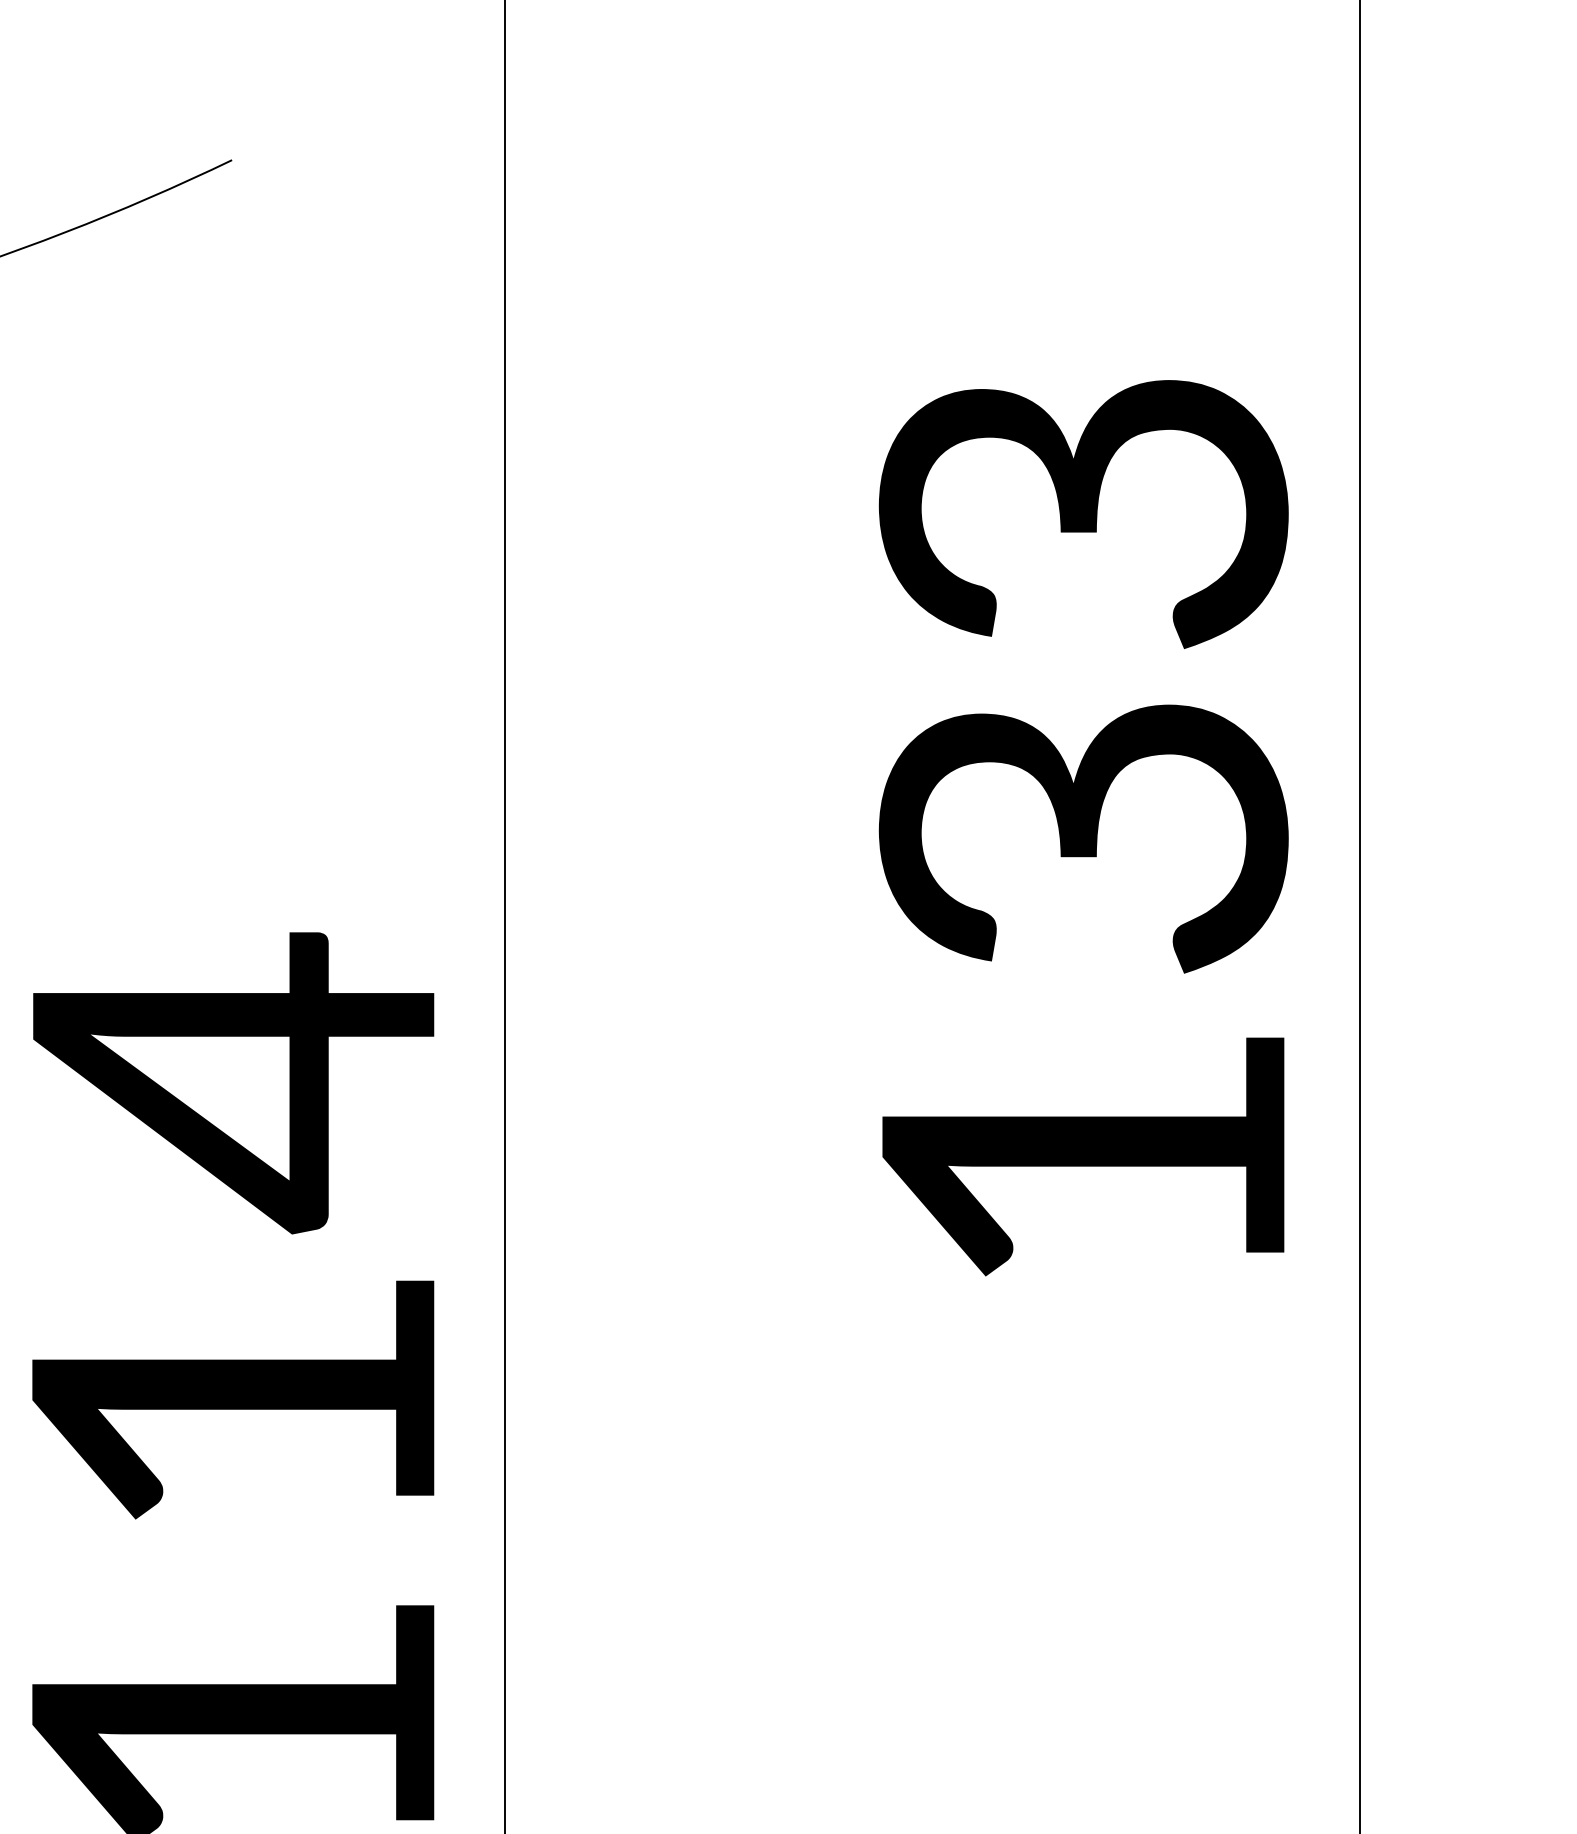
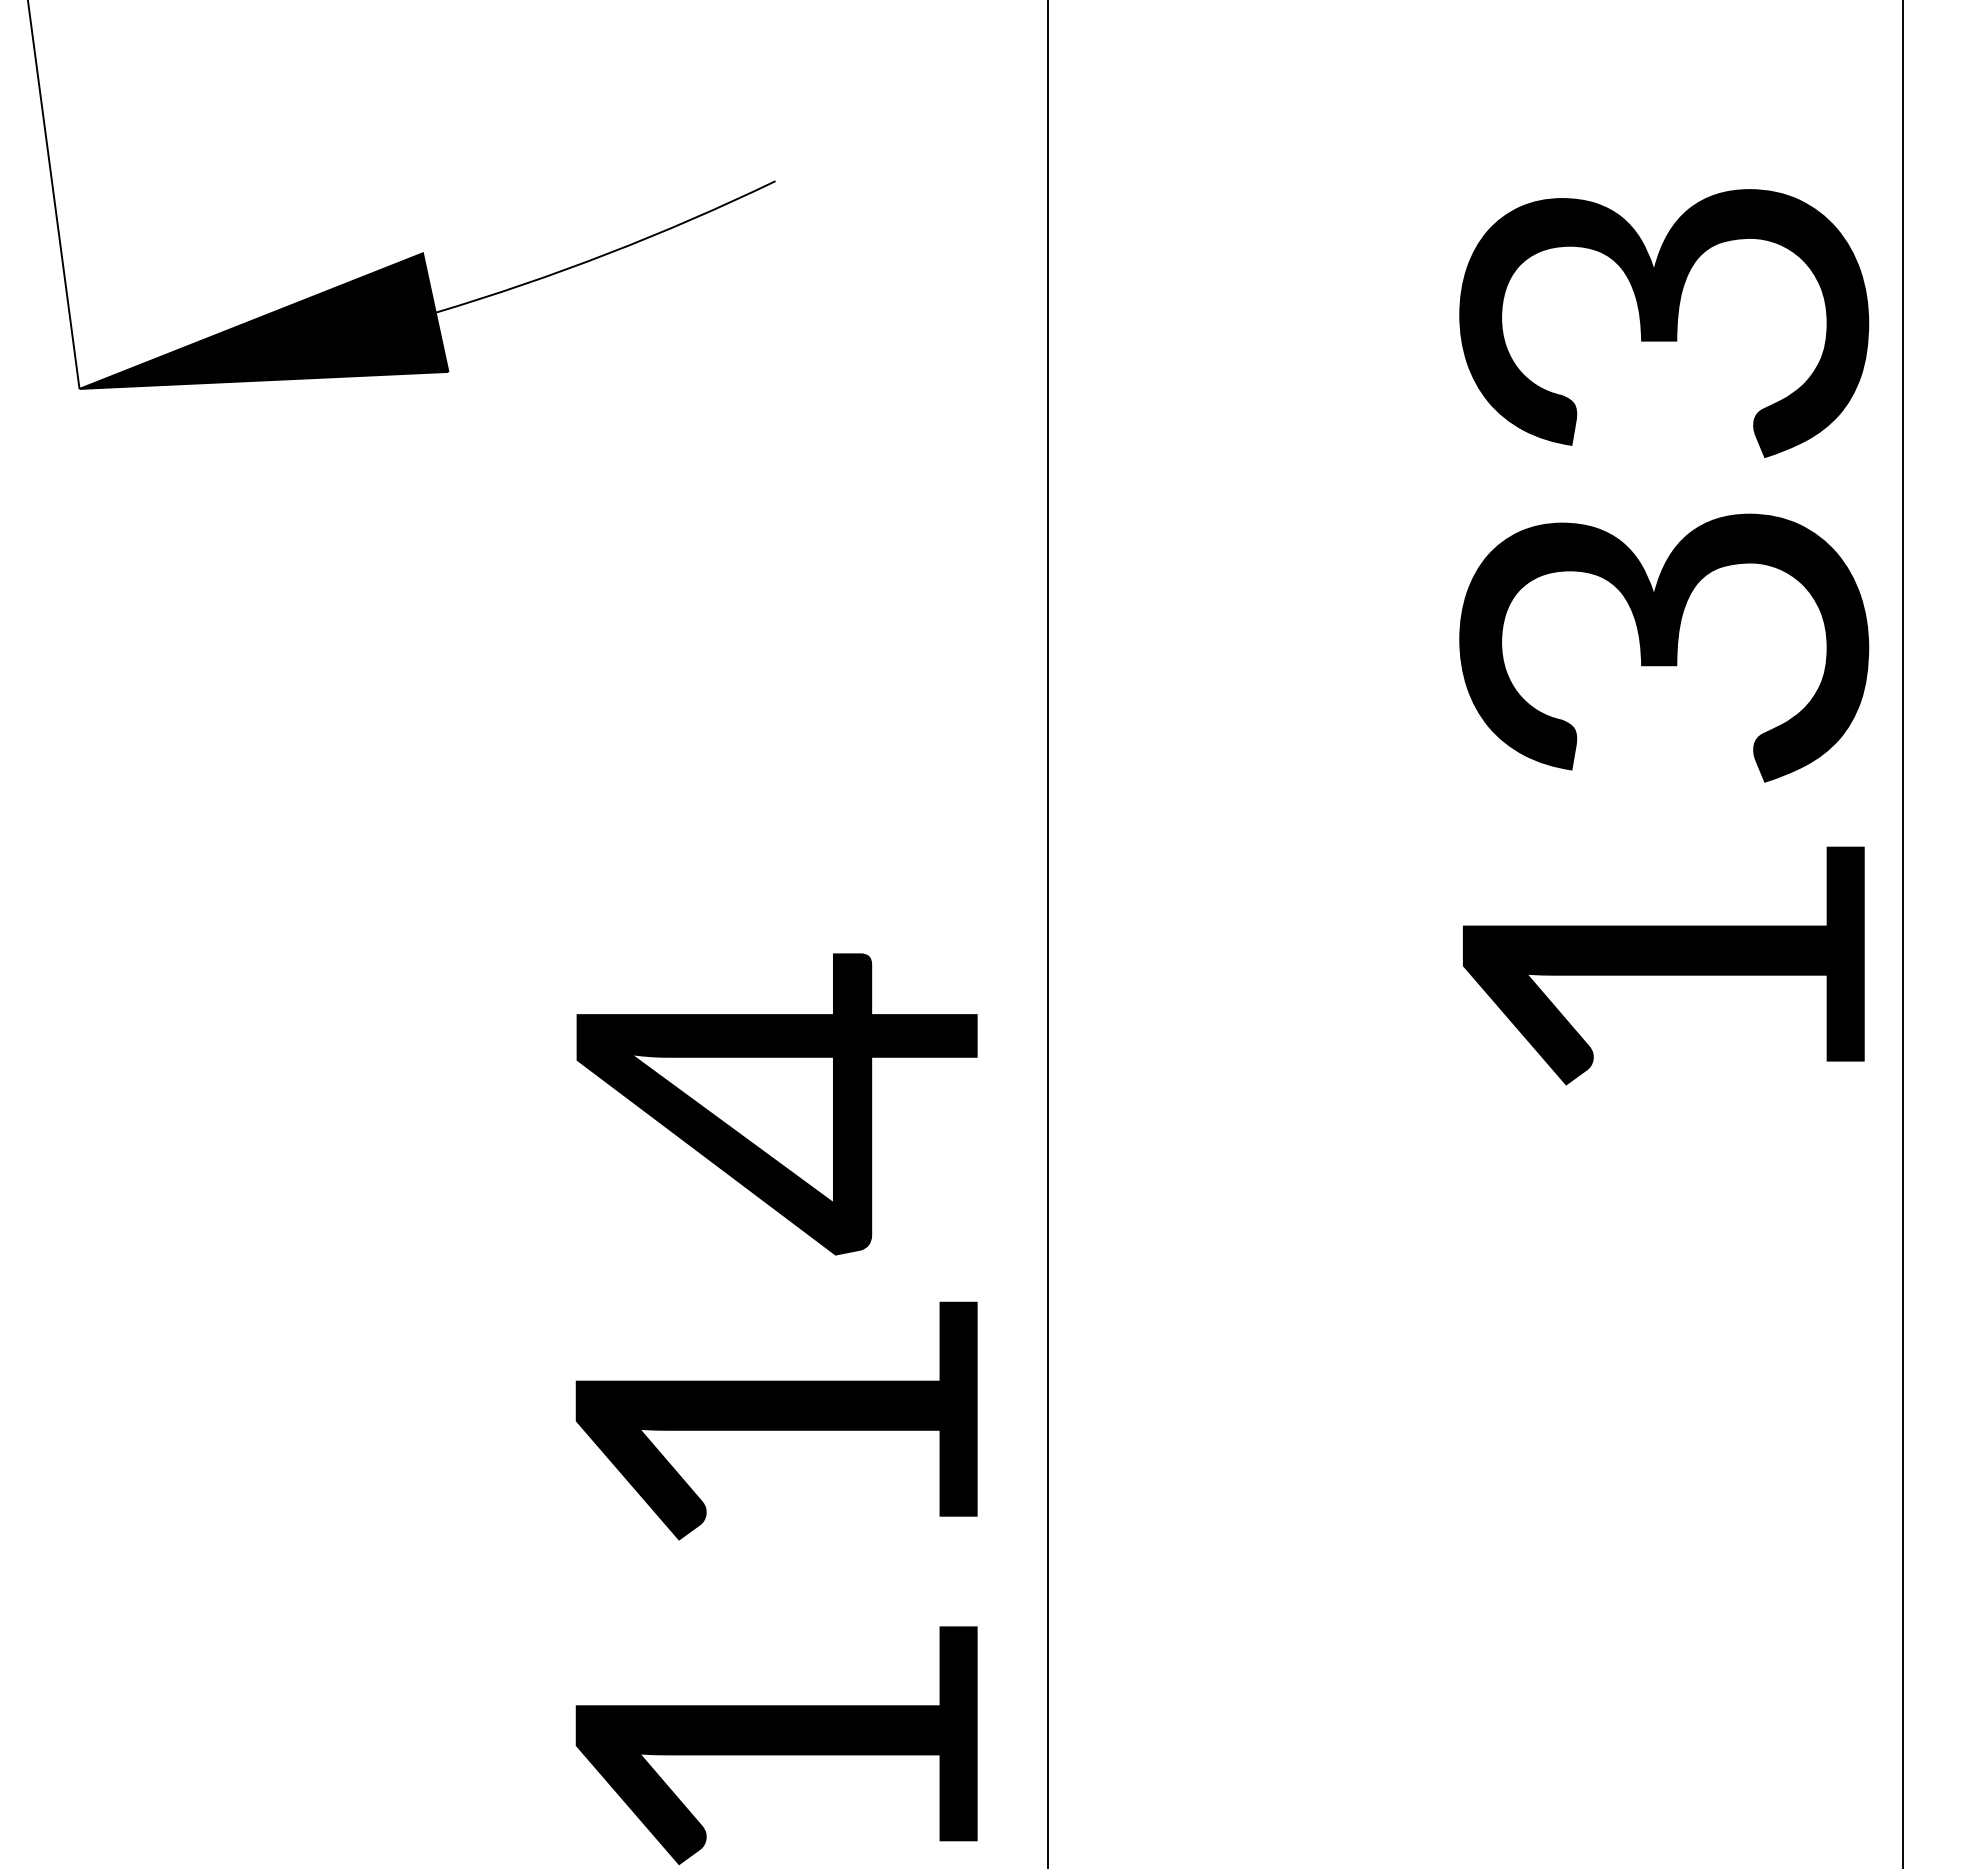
text: (1084, 828) -> (1664, 637), moved

